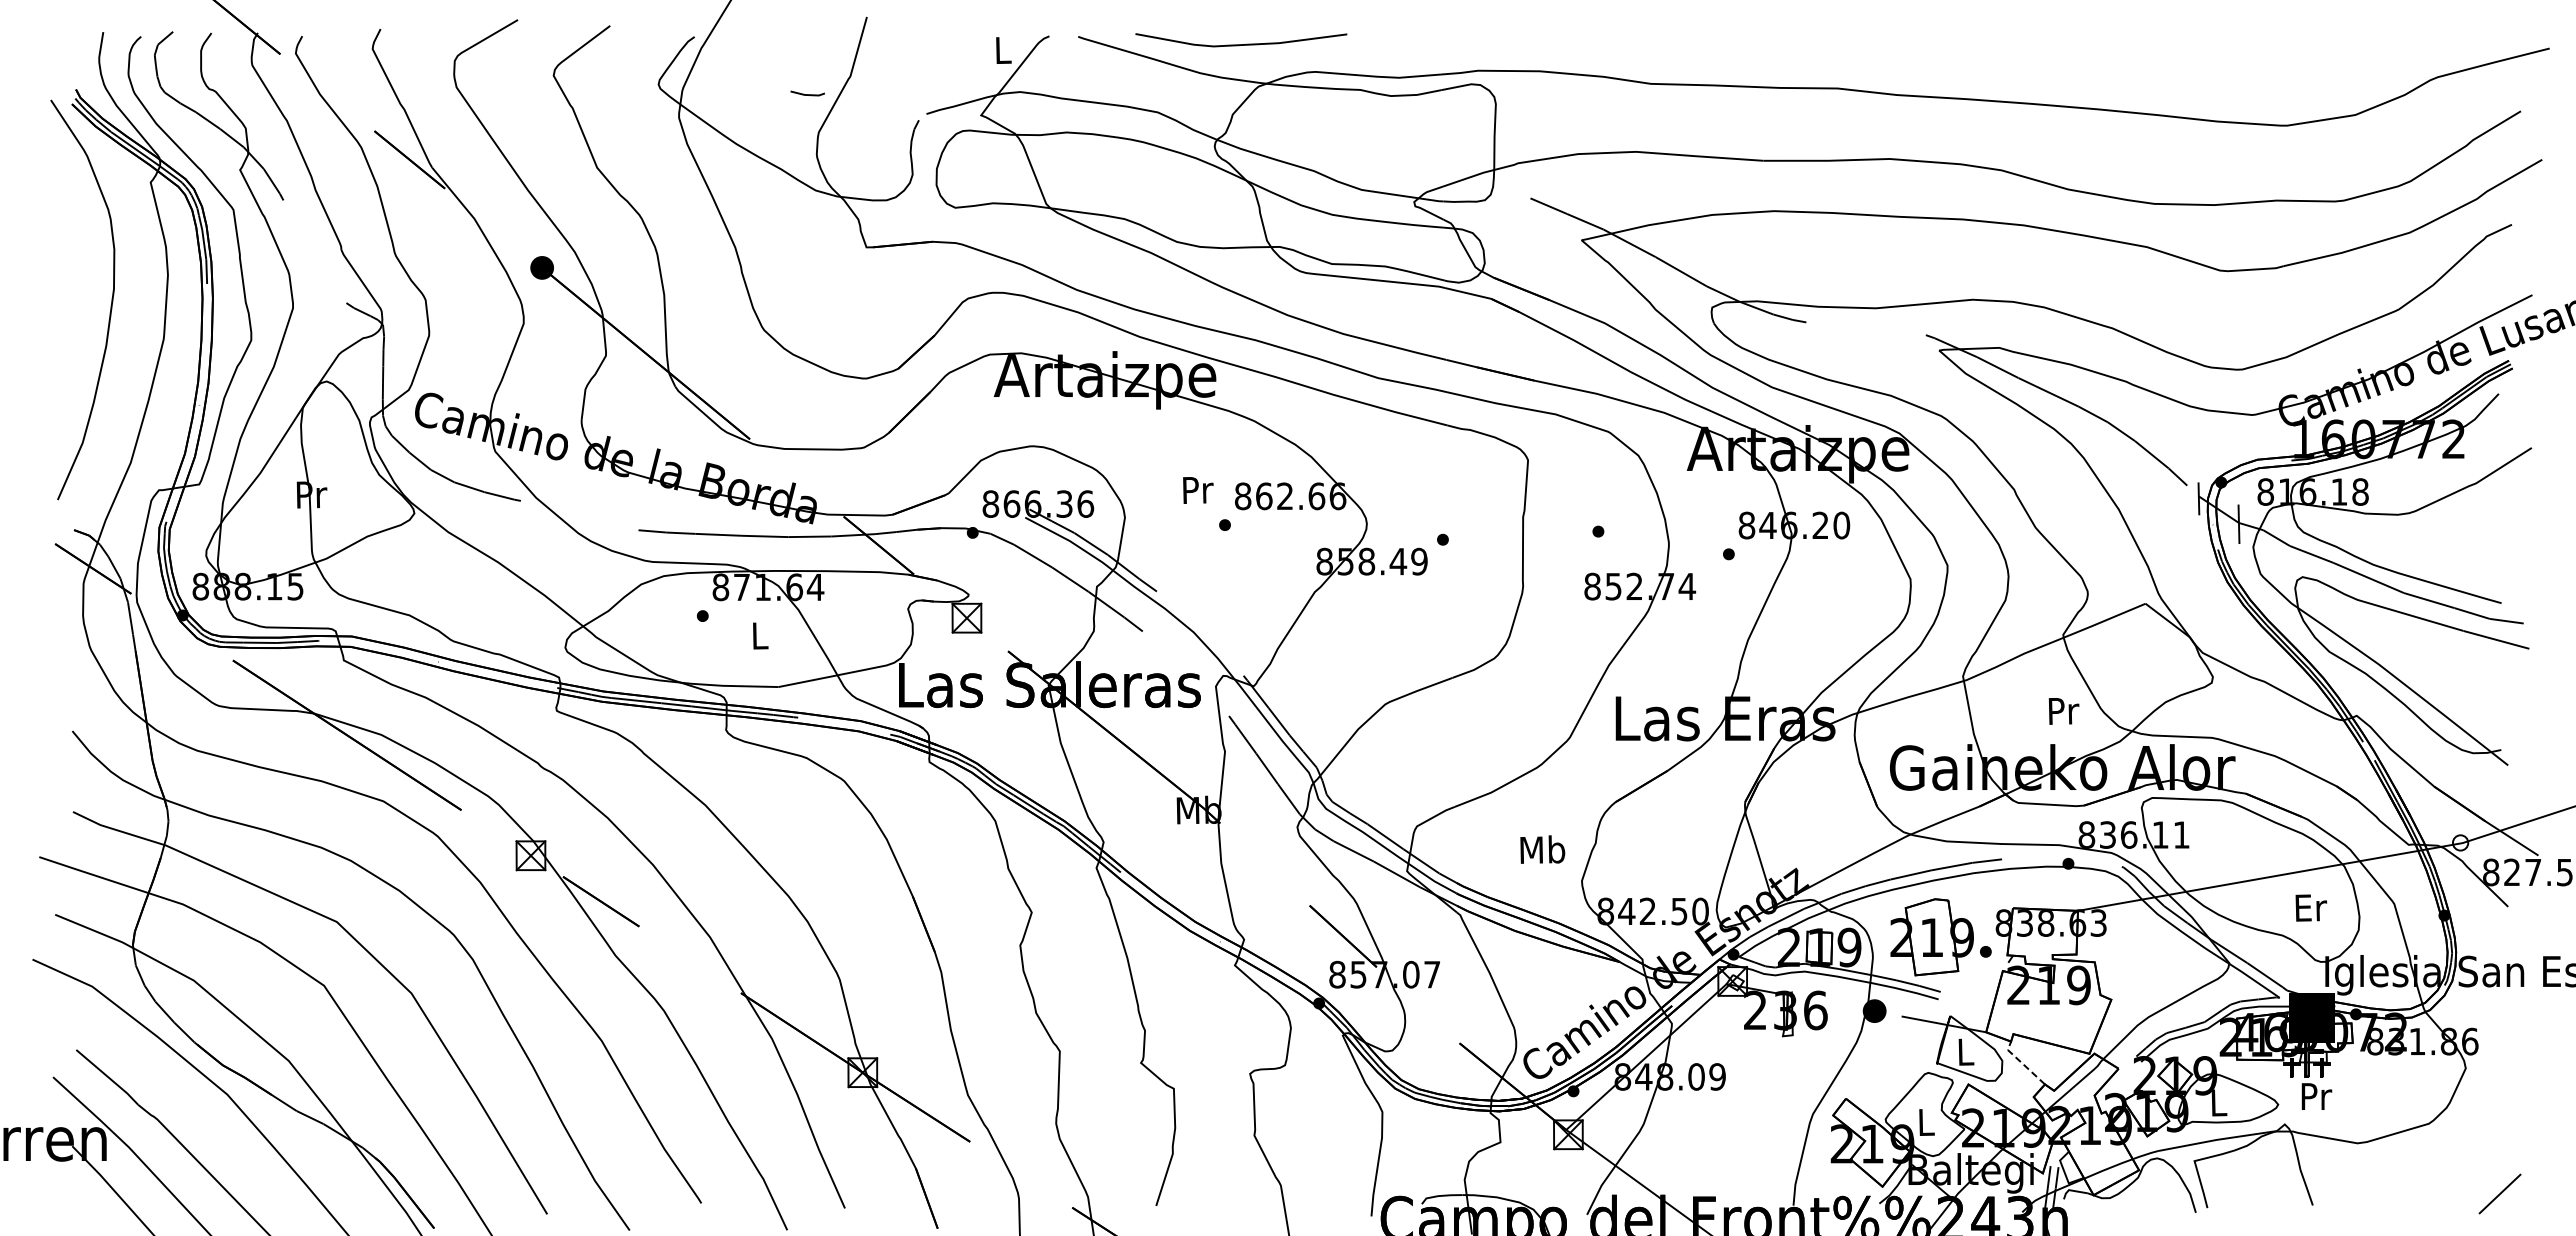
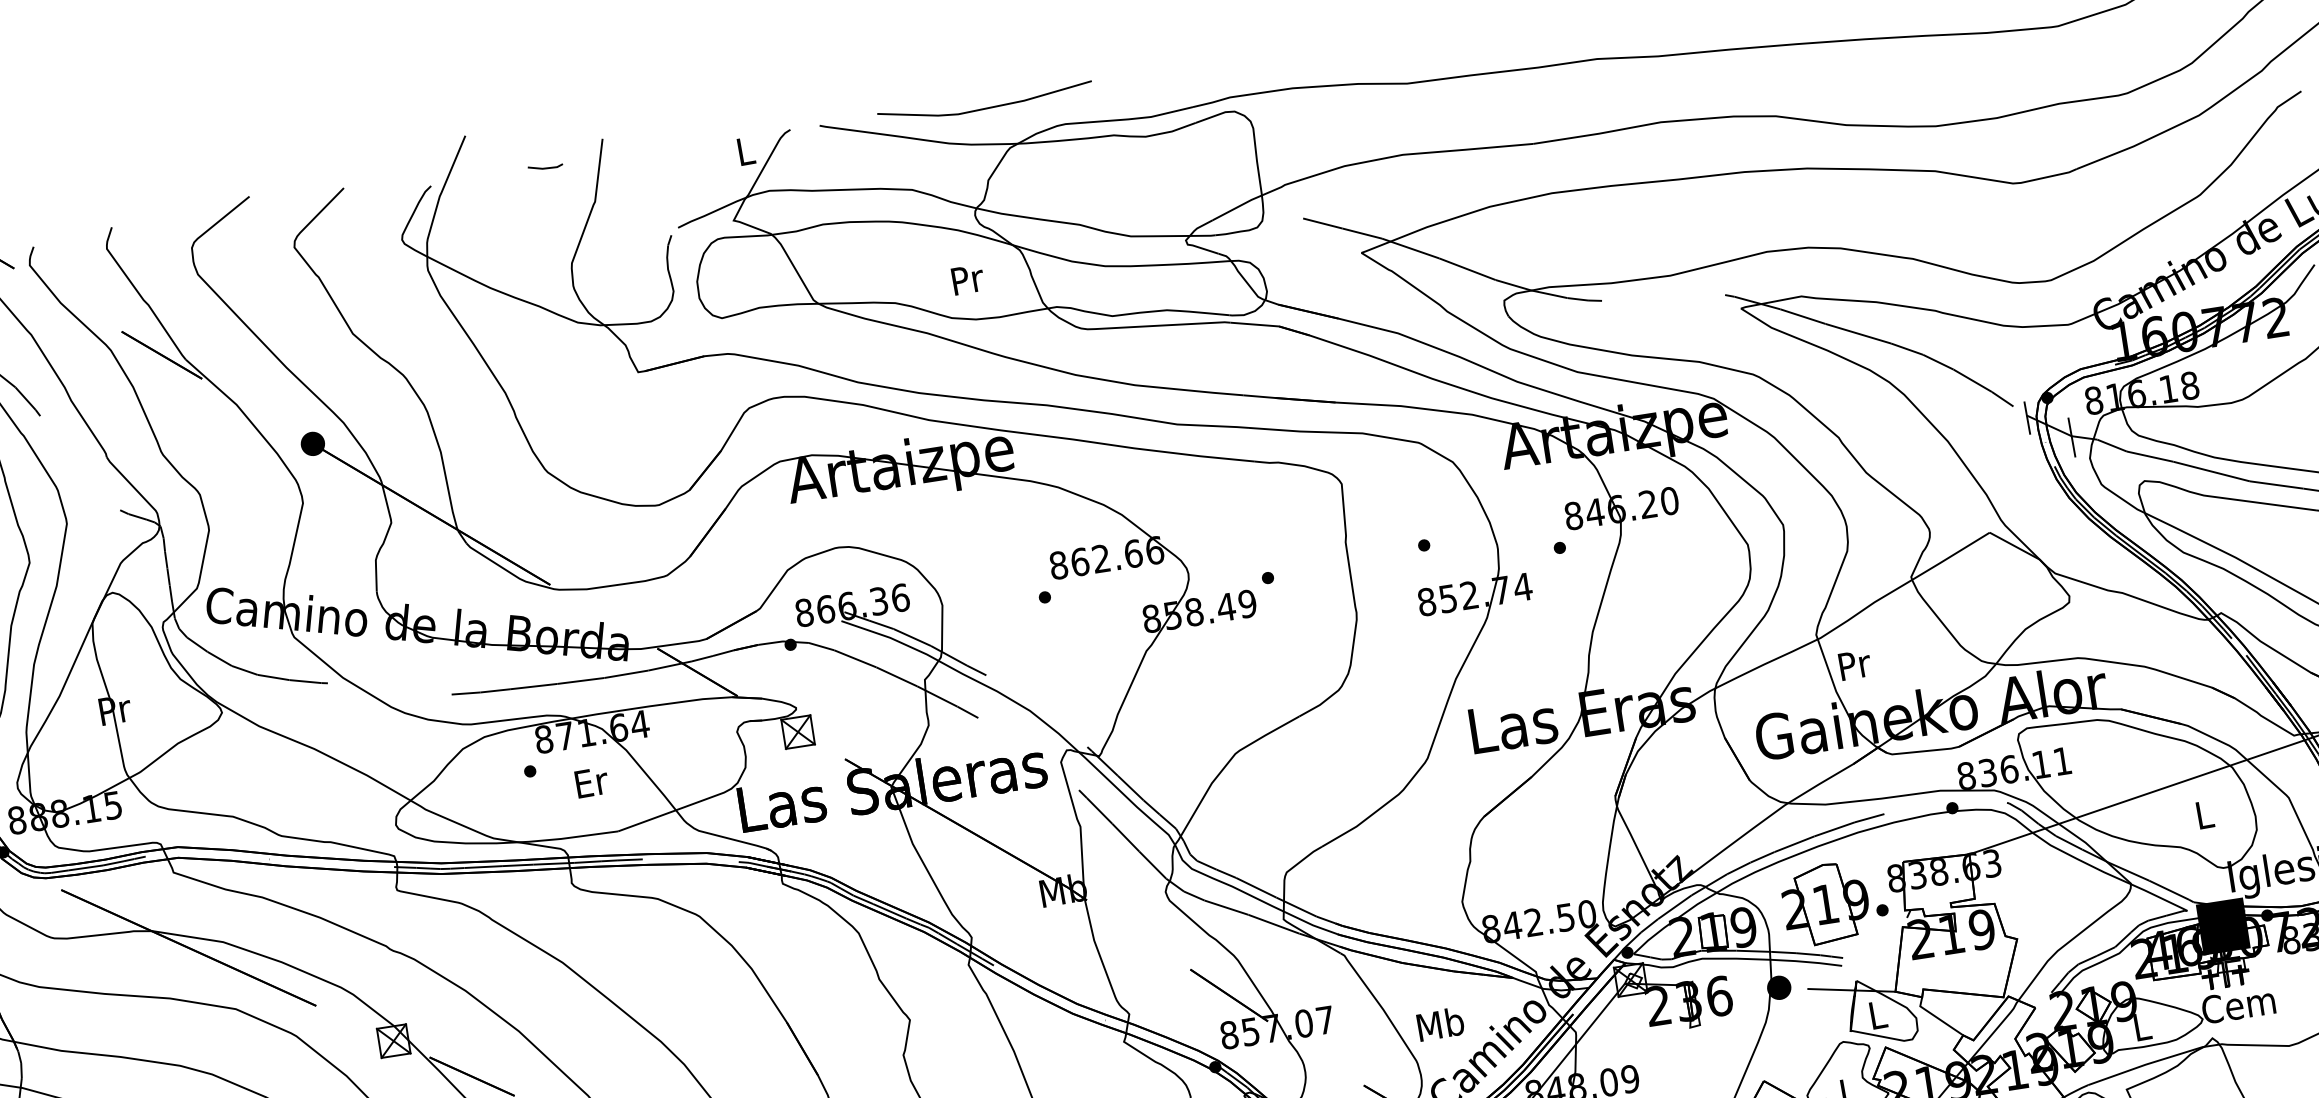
line: (807, 94) -> (545, 167), moved
text: (1198, 490) -> (968, 279), moved
text: (760, 635) -> (591, 782), L -> Er
text: (2063, 711) -> (1854, 665), moved
text: (1542, 849) -> (1440, 1024), moved
text: (2311, 907) -> (2205, 814), Er -> L
line: (2022, 1063) -> (1937, 1017), dashed -> solid
text: (2314, 1096) -> (2238, 1005), Pr -> Cem

